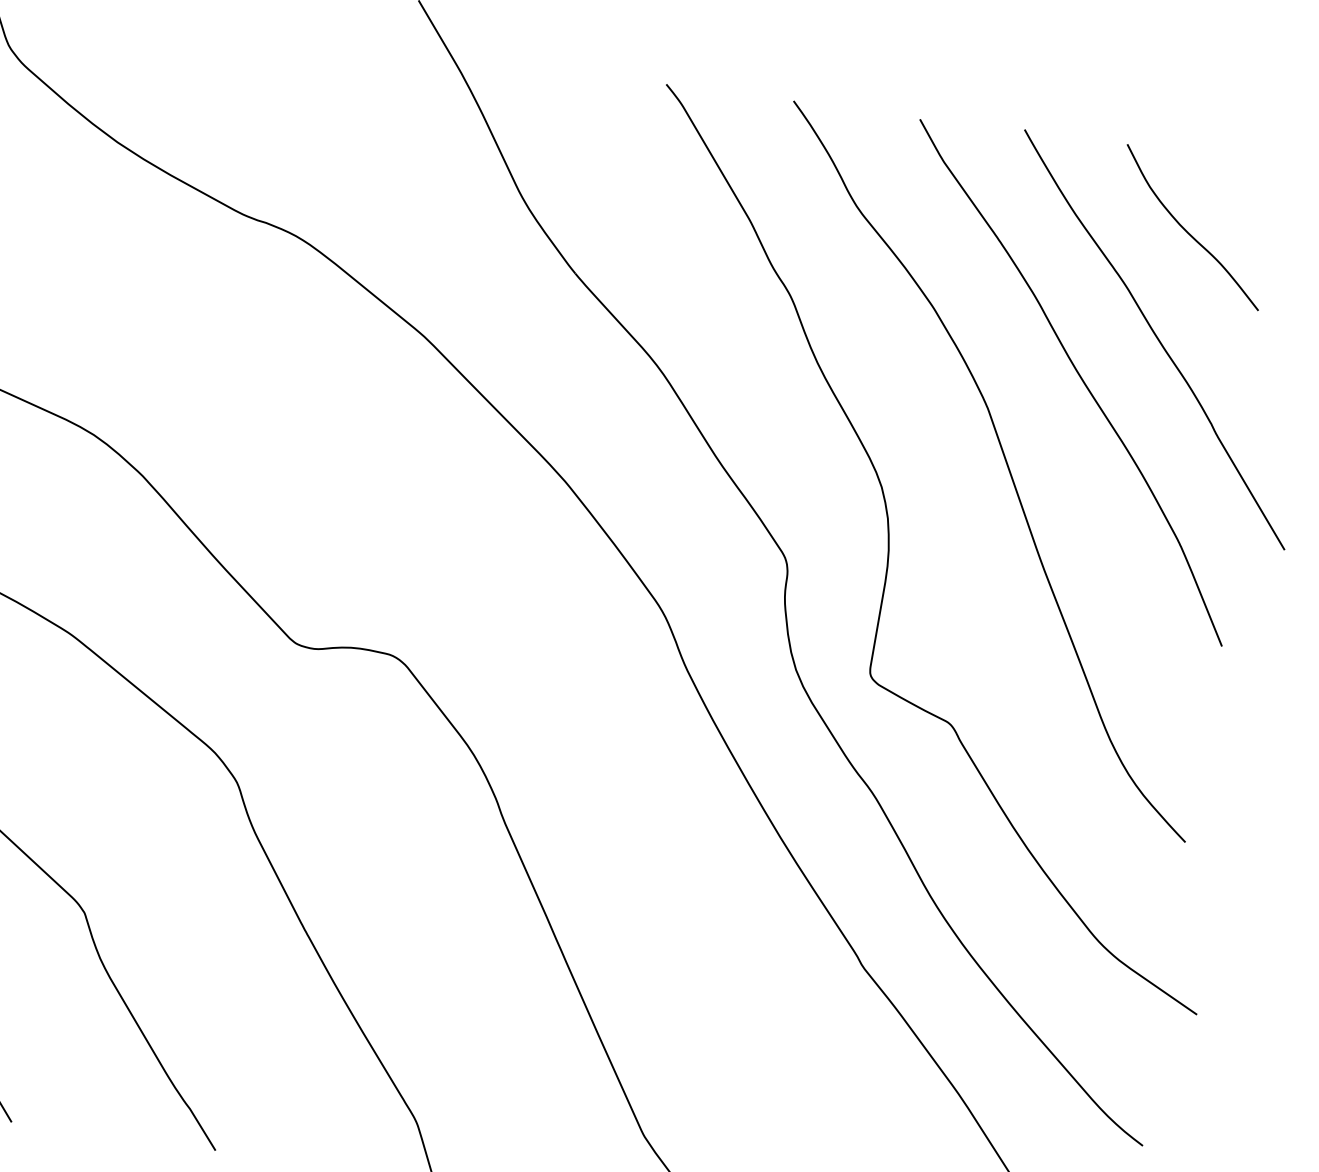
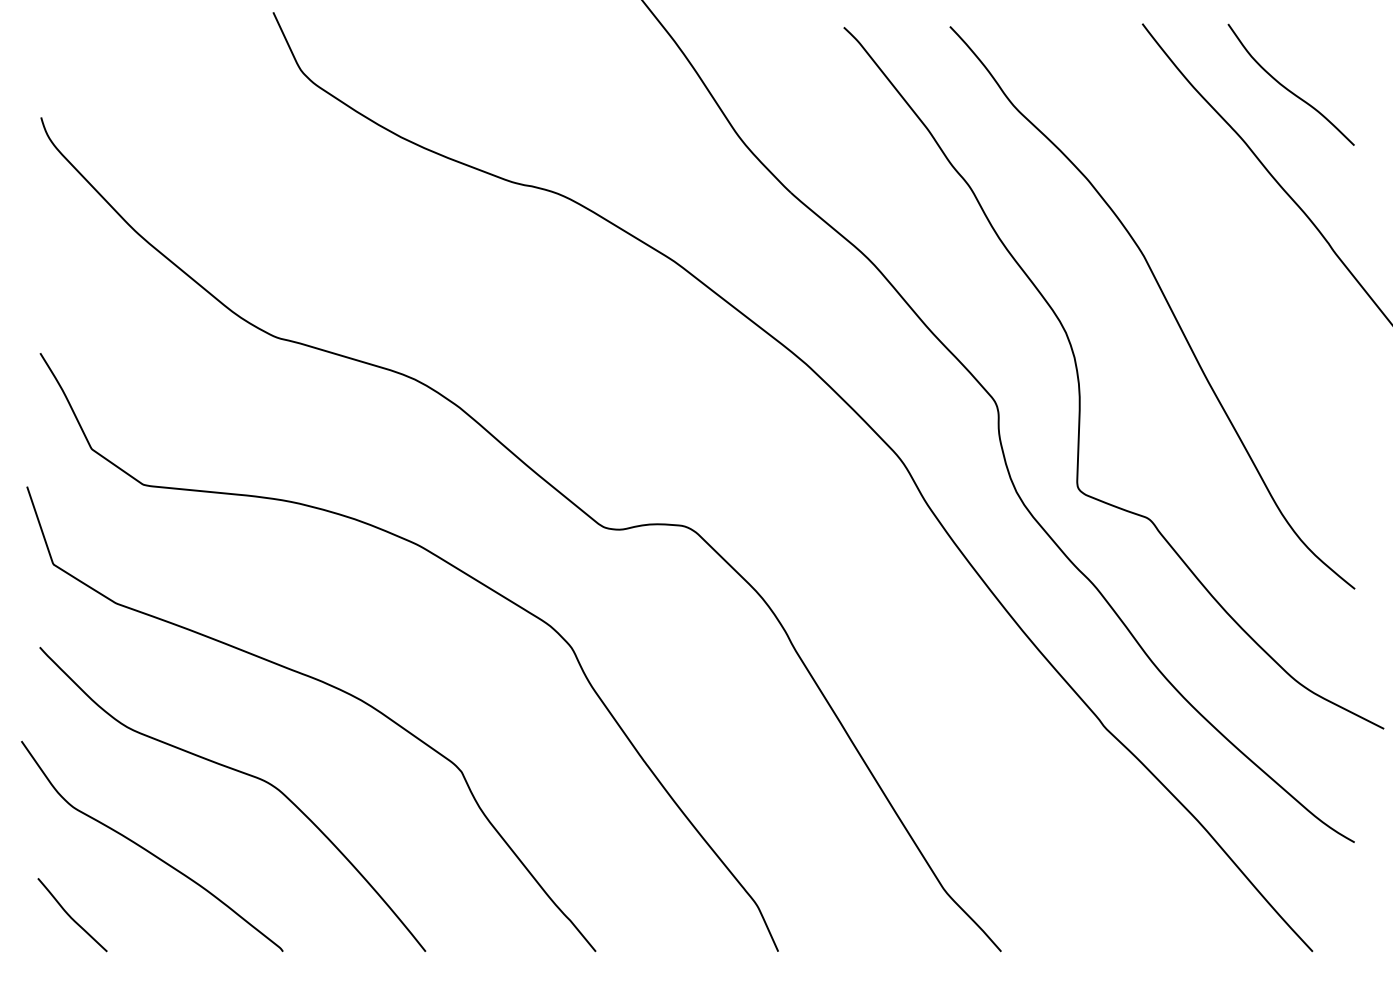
curve: (1078, 376) -> (1214, 219), removed

